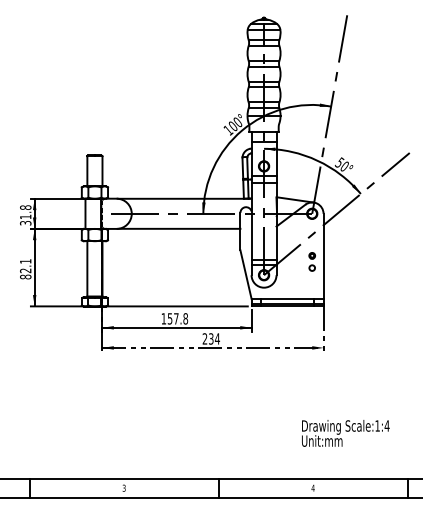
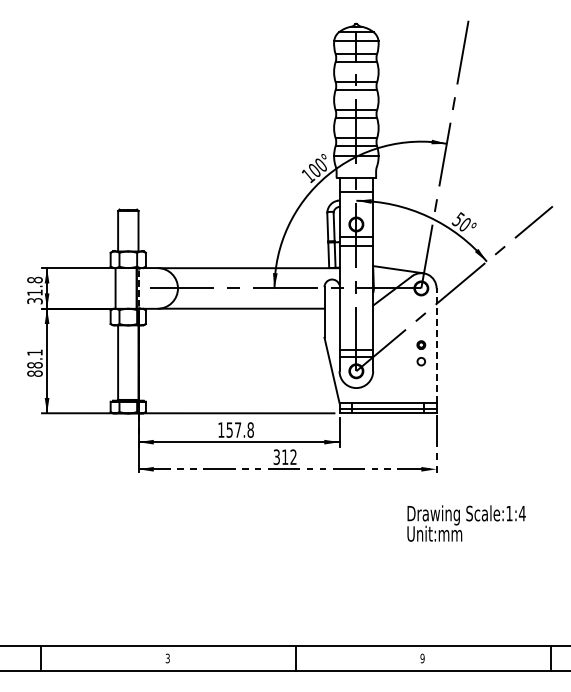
line: (323, 256) -> (436, 345), solid -> dashed
text: (25, 270) -> (34, 365), 82.1 -> 88.1
text: (211, 339) -> (285, 457), 234 -> 312
text: (345, 433) -> (466, 523), moved
text: (313, 488) -> (422, 658), 4 -> 9

